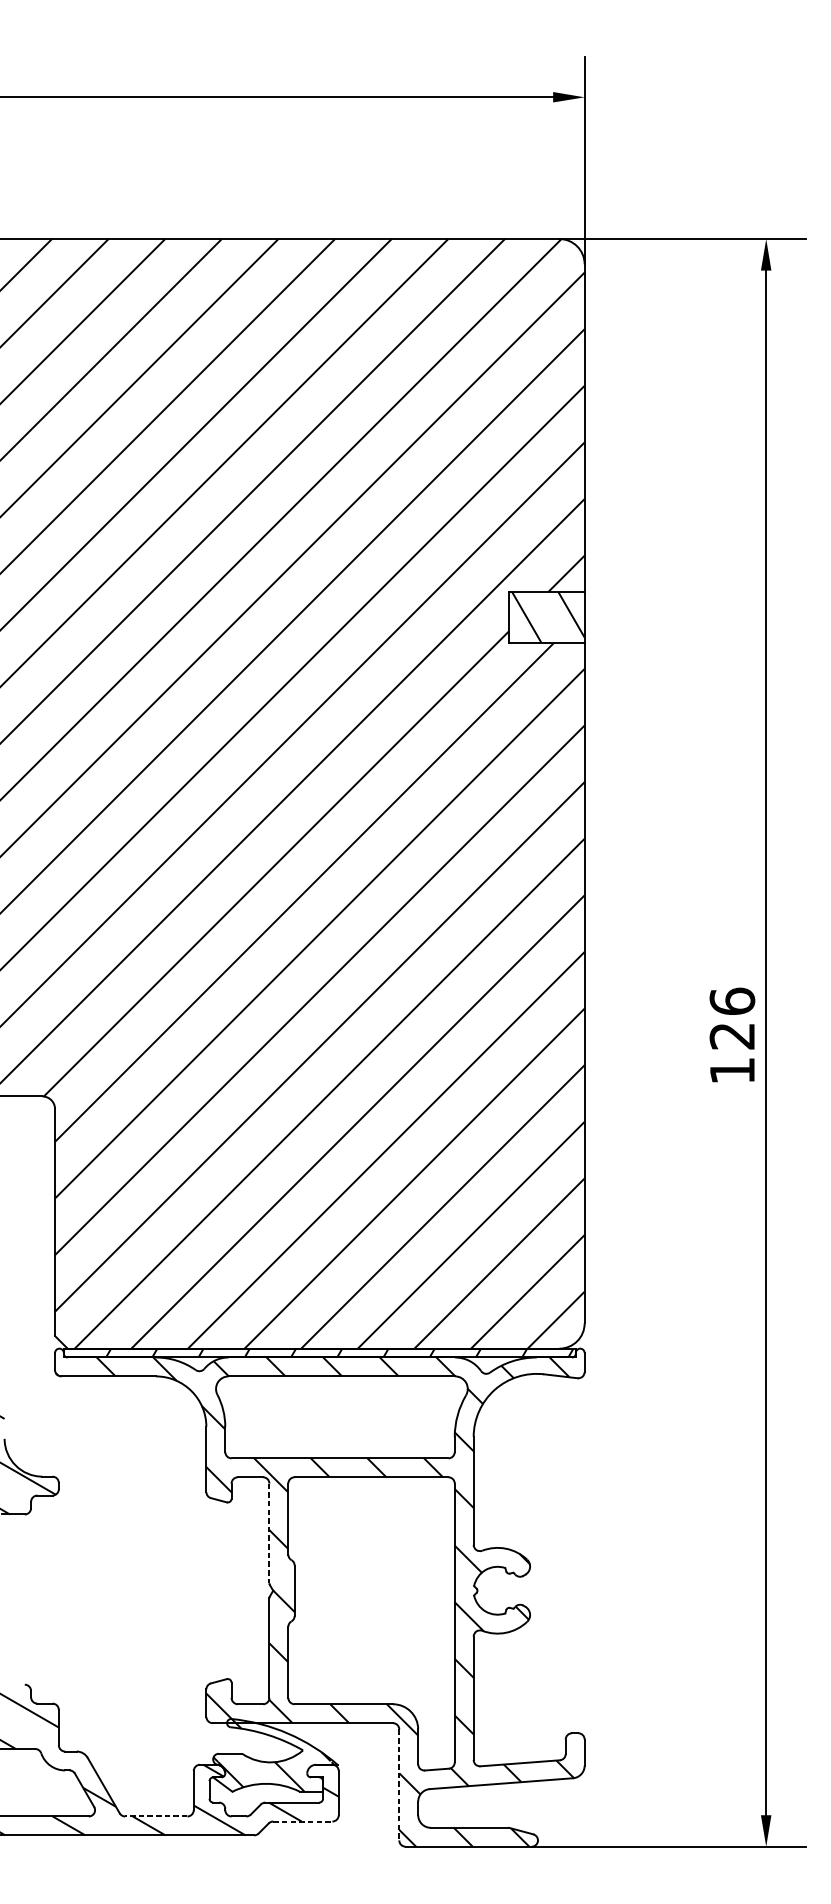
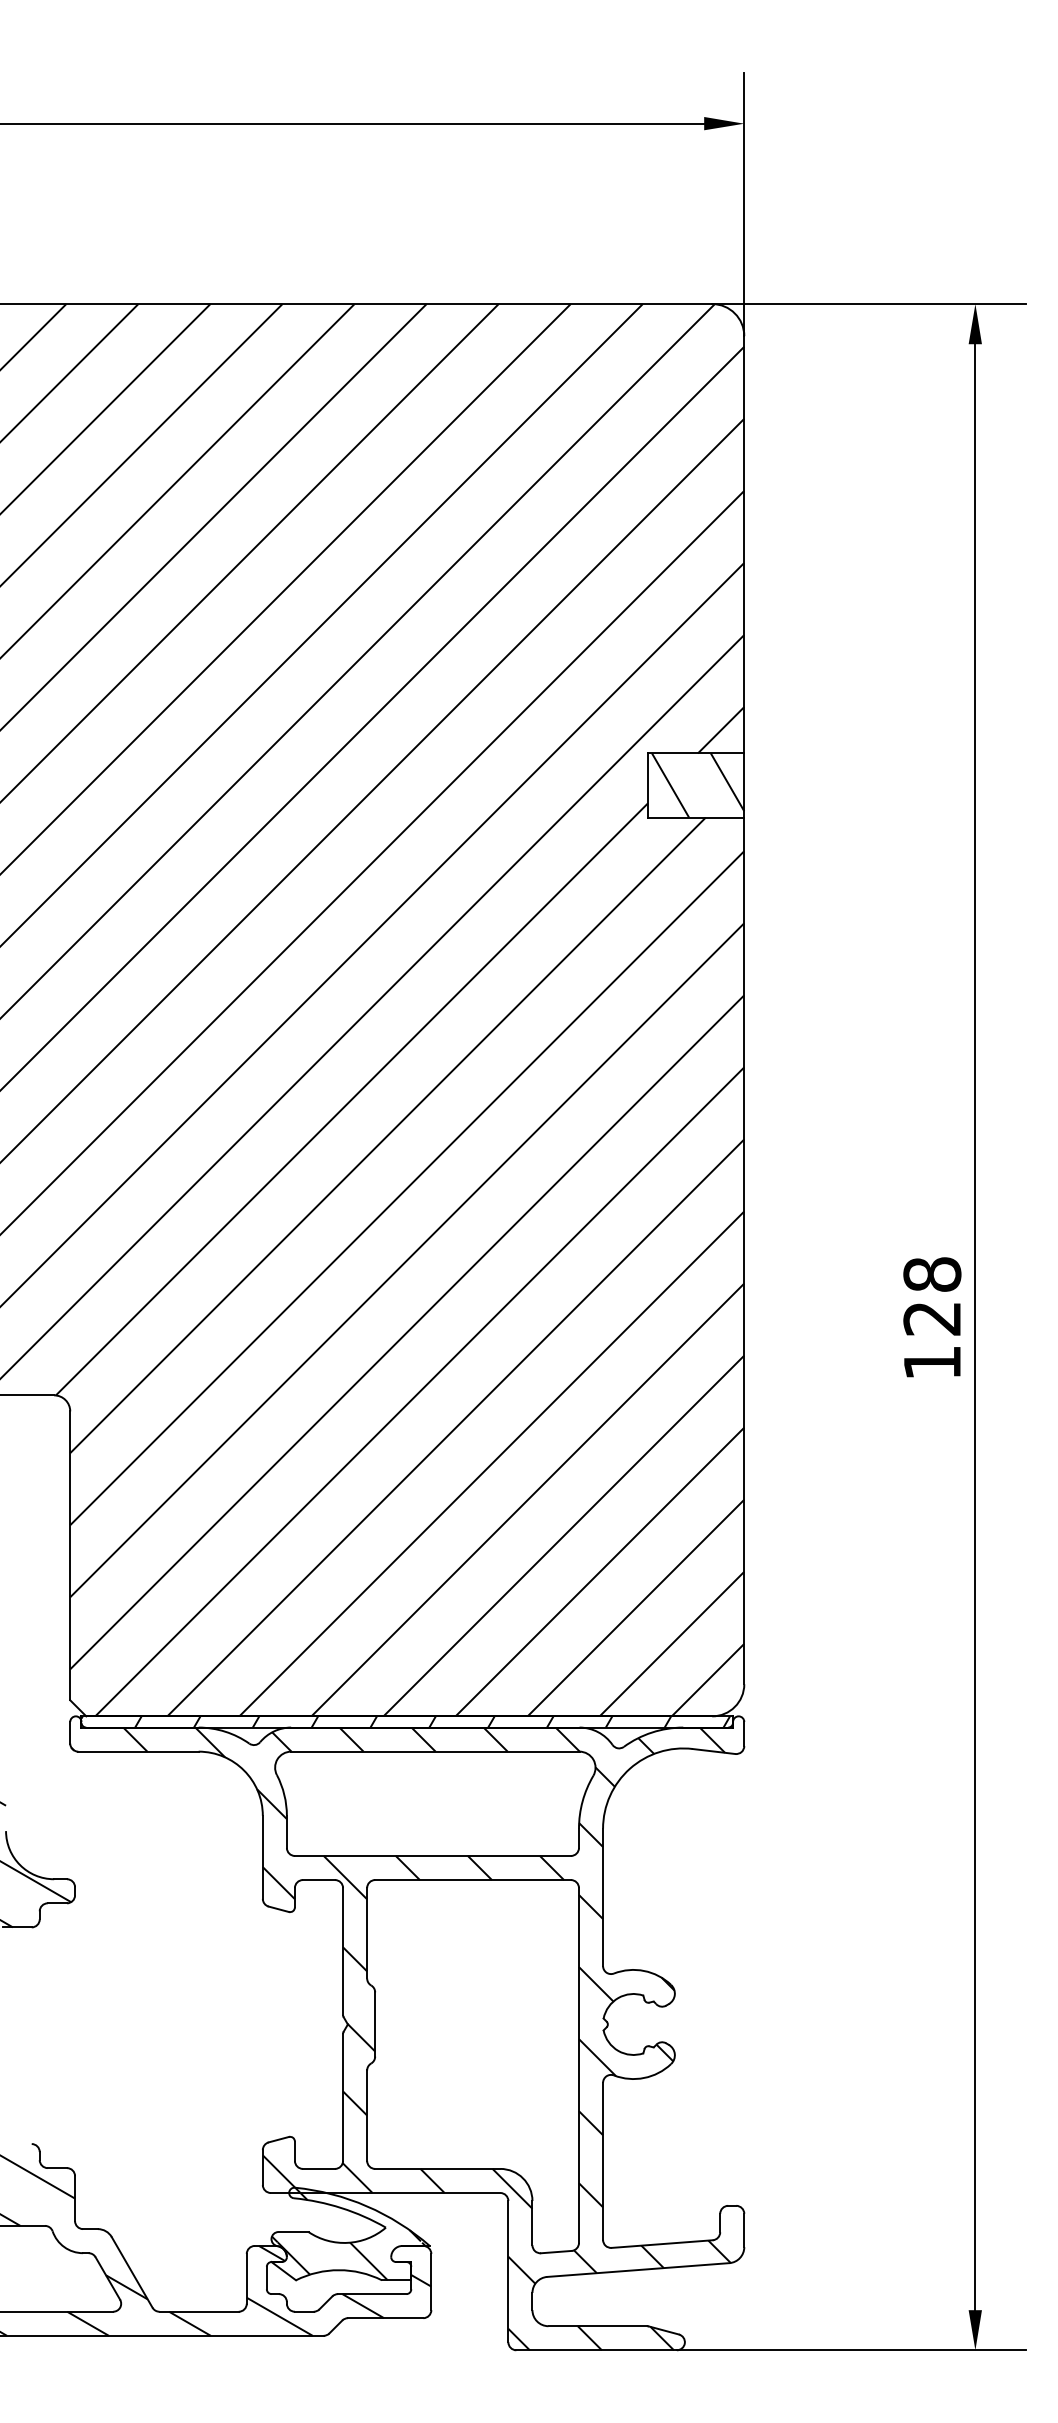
text: (732, 1000) -> (932, 1273), 126 -> 128
line: (269, 1533) -> (343, 1951), dashed -> solid
line: (399, 1784) -> (508, 2271), dashed -> solid
line: (156, 1816) -> (199, 2311), dashed -> solid
line: (302, 1821) -> (385, 2318), dashed -> solid

